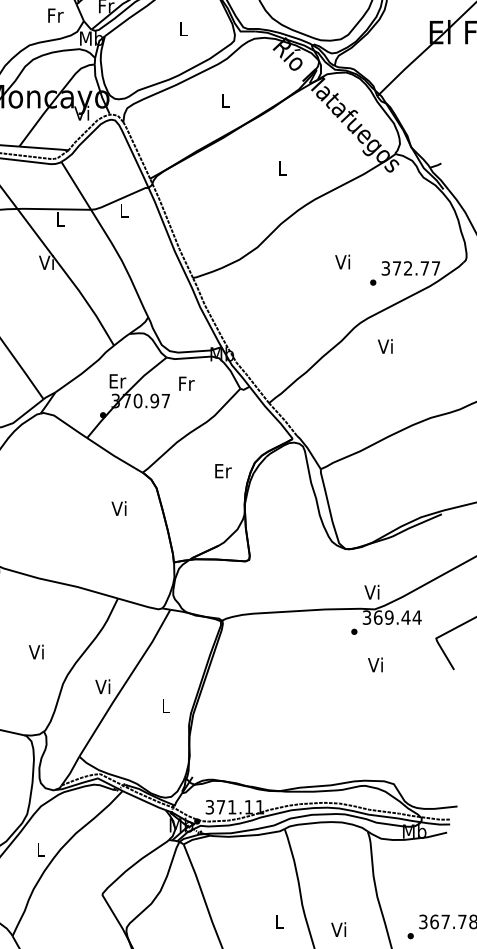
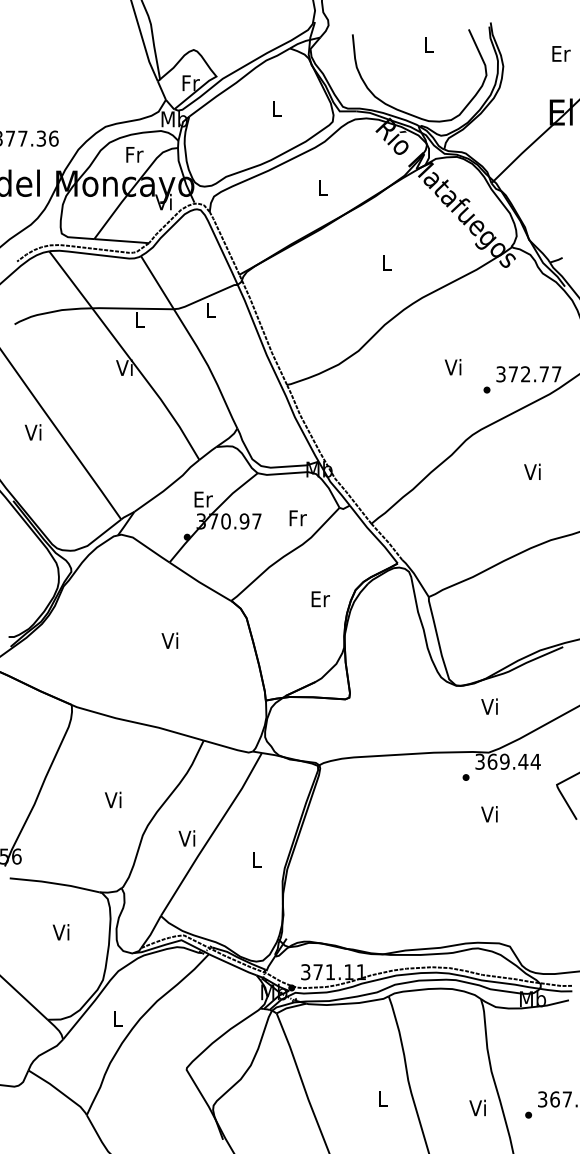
text: (55, 15) -> (134, 154), moved
text: (385, 346) -> (532, 471), moved
text: (186, 383) -> (297, 518), moved
text: (118, 508) -> (169, 640), moved
text: (371, 592) -> (489, 706), moved
text: (338, 929) -> (477, 1107), moved

